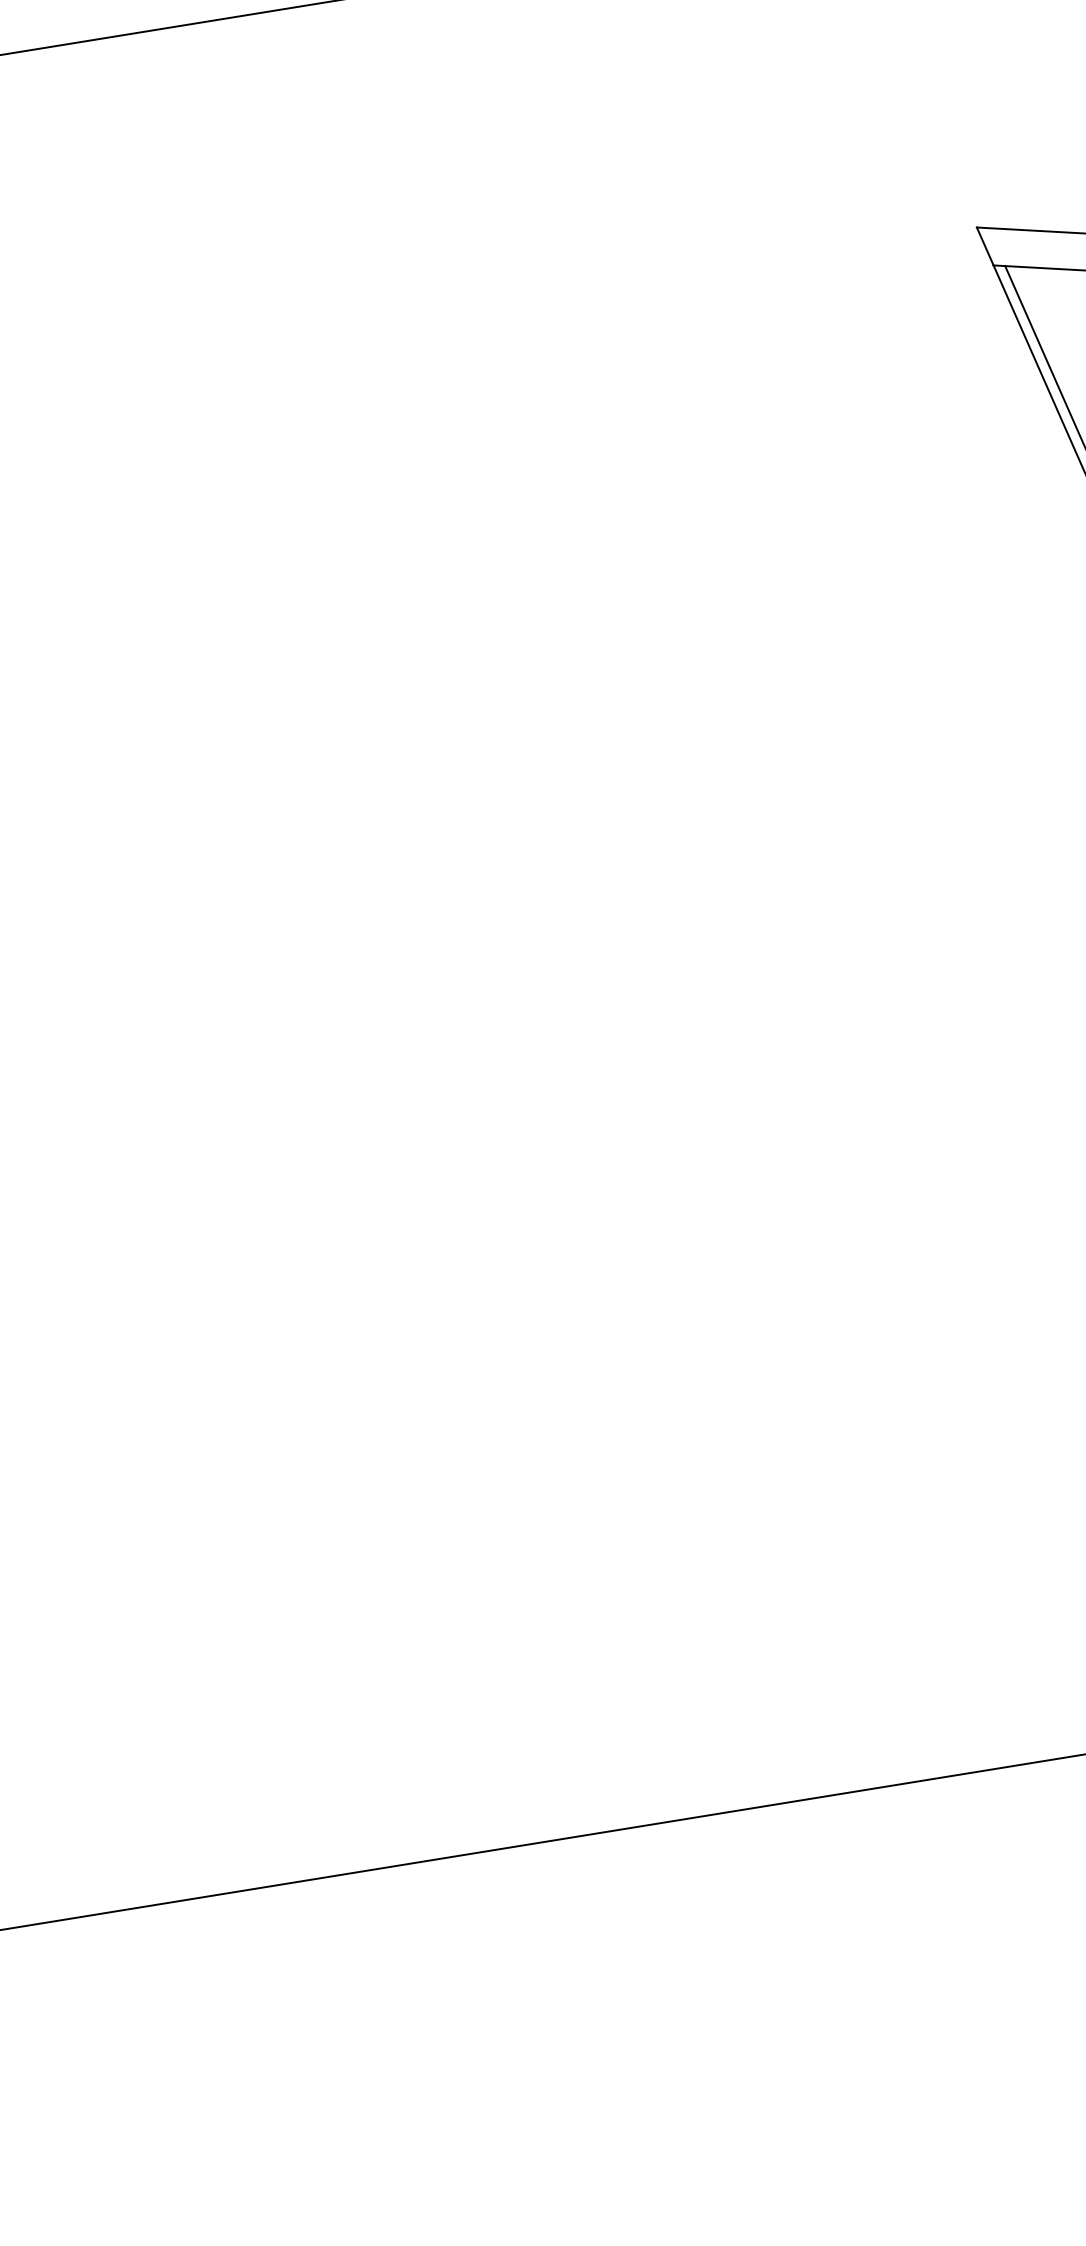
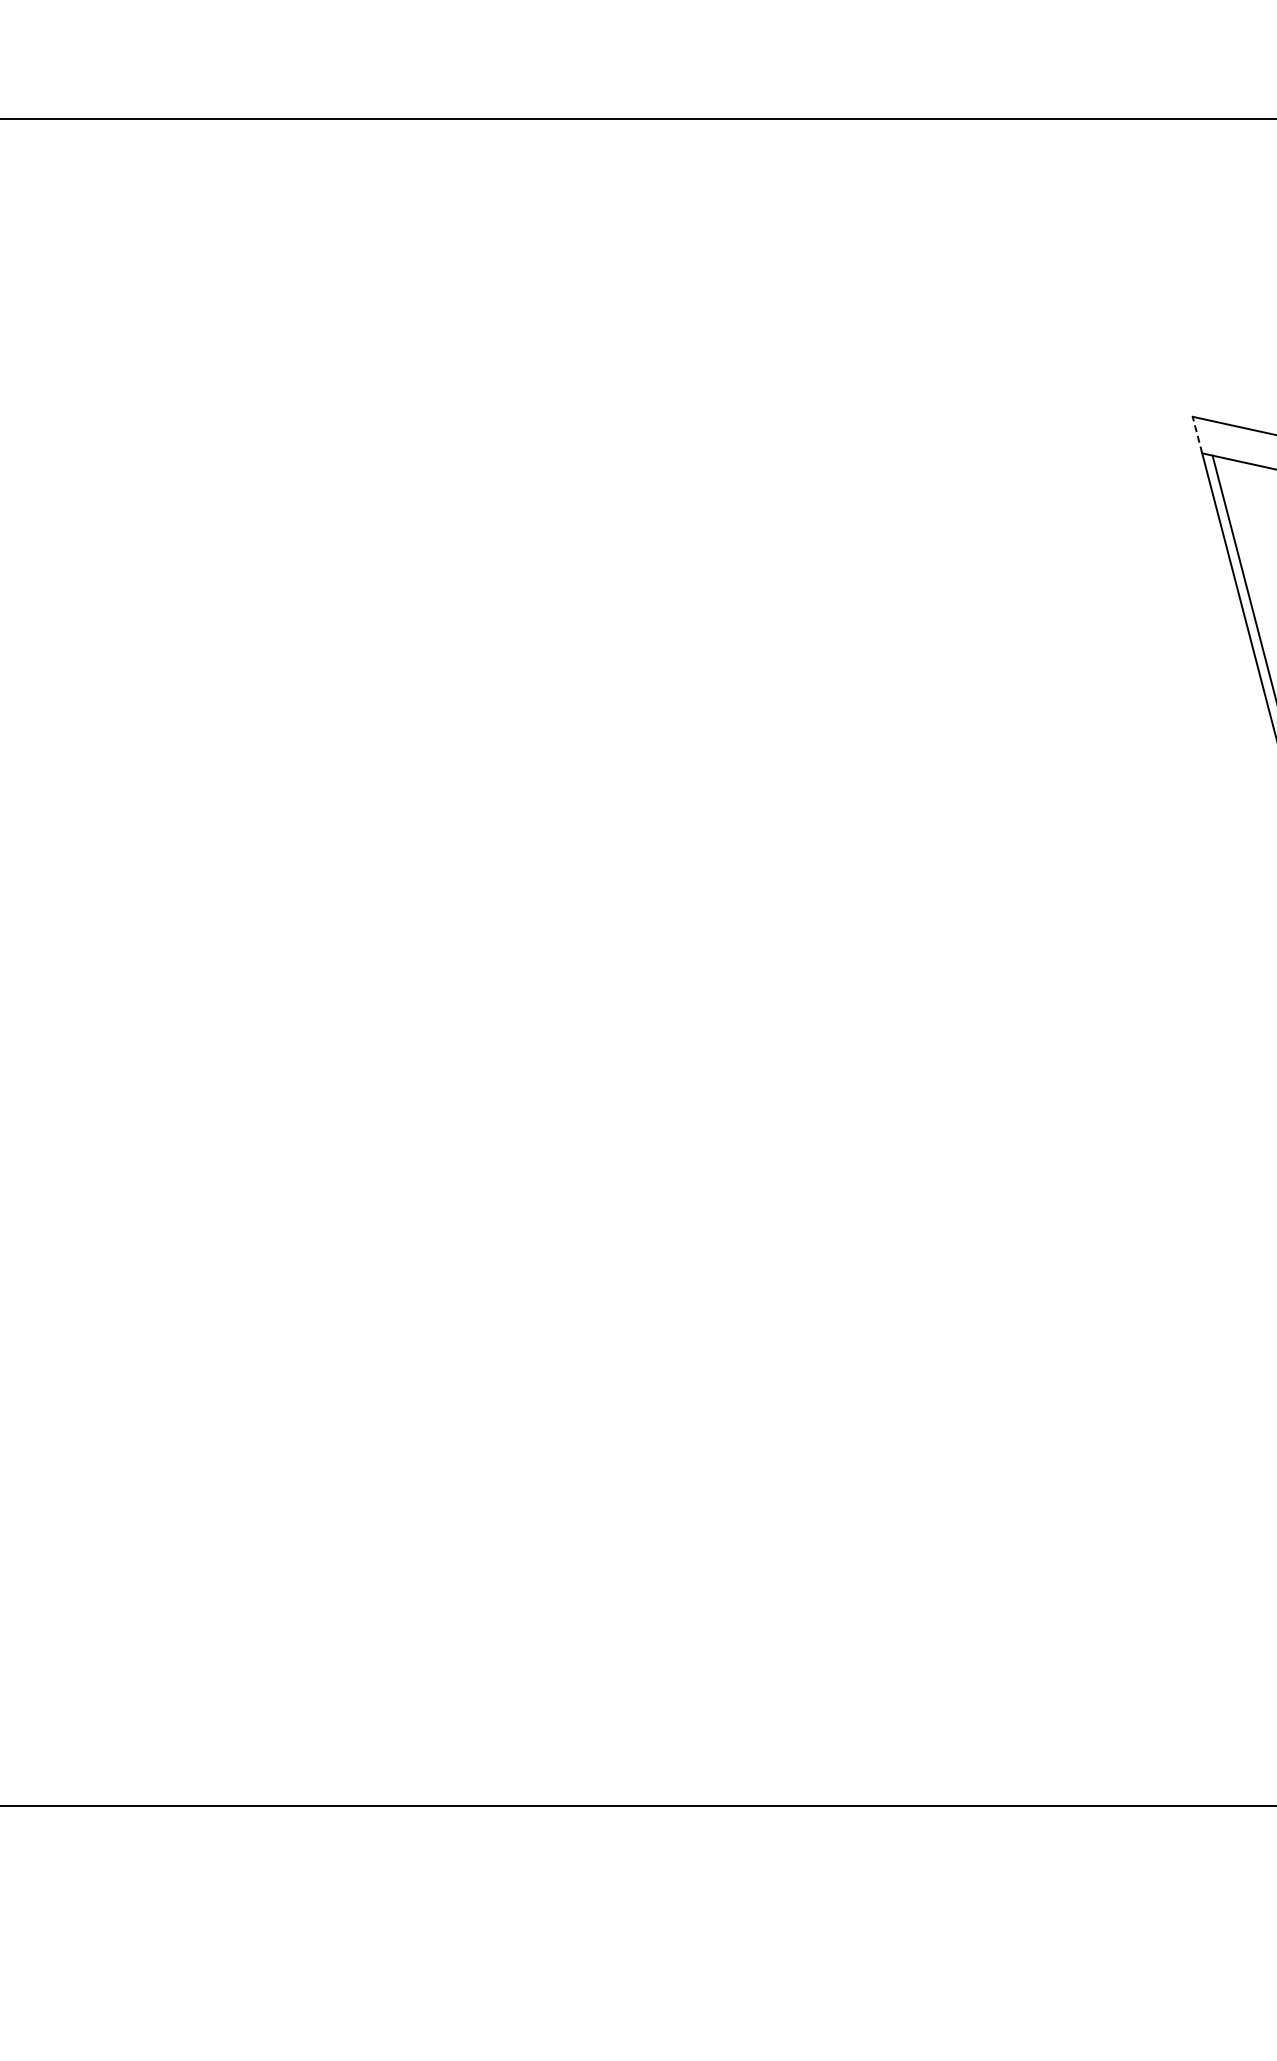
line: (985, 246) -> (1197, 435), solid -> dashed

